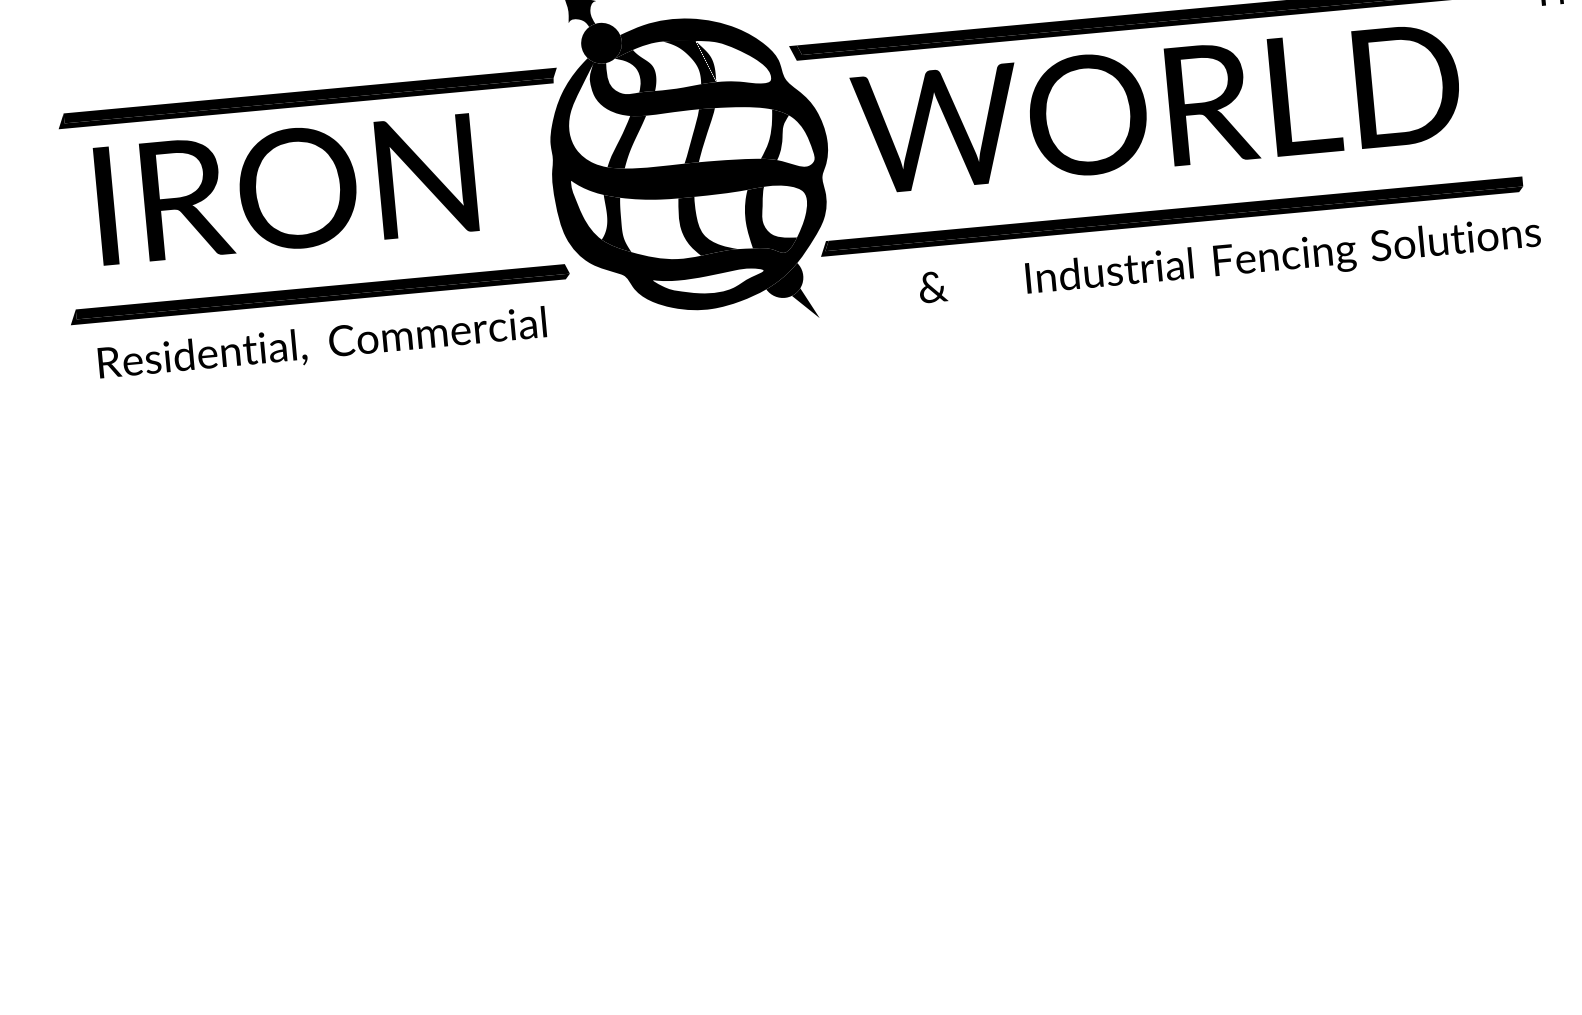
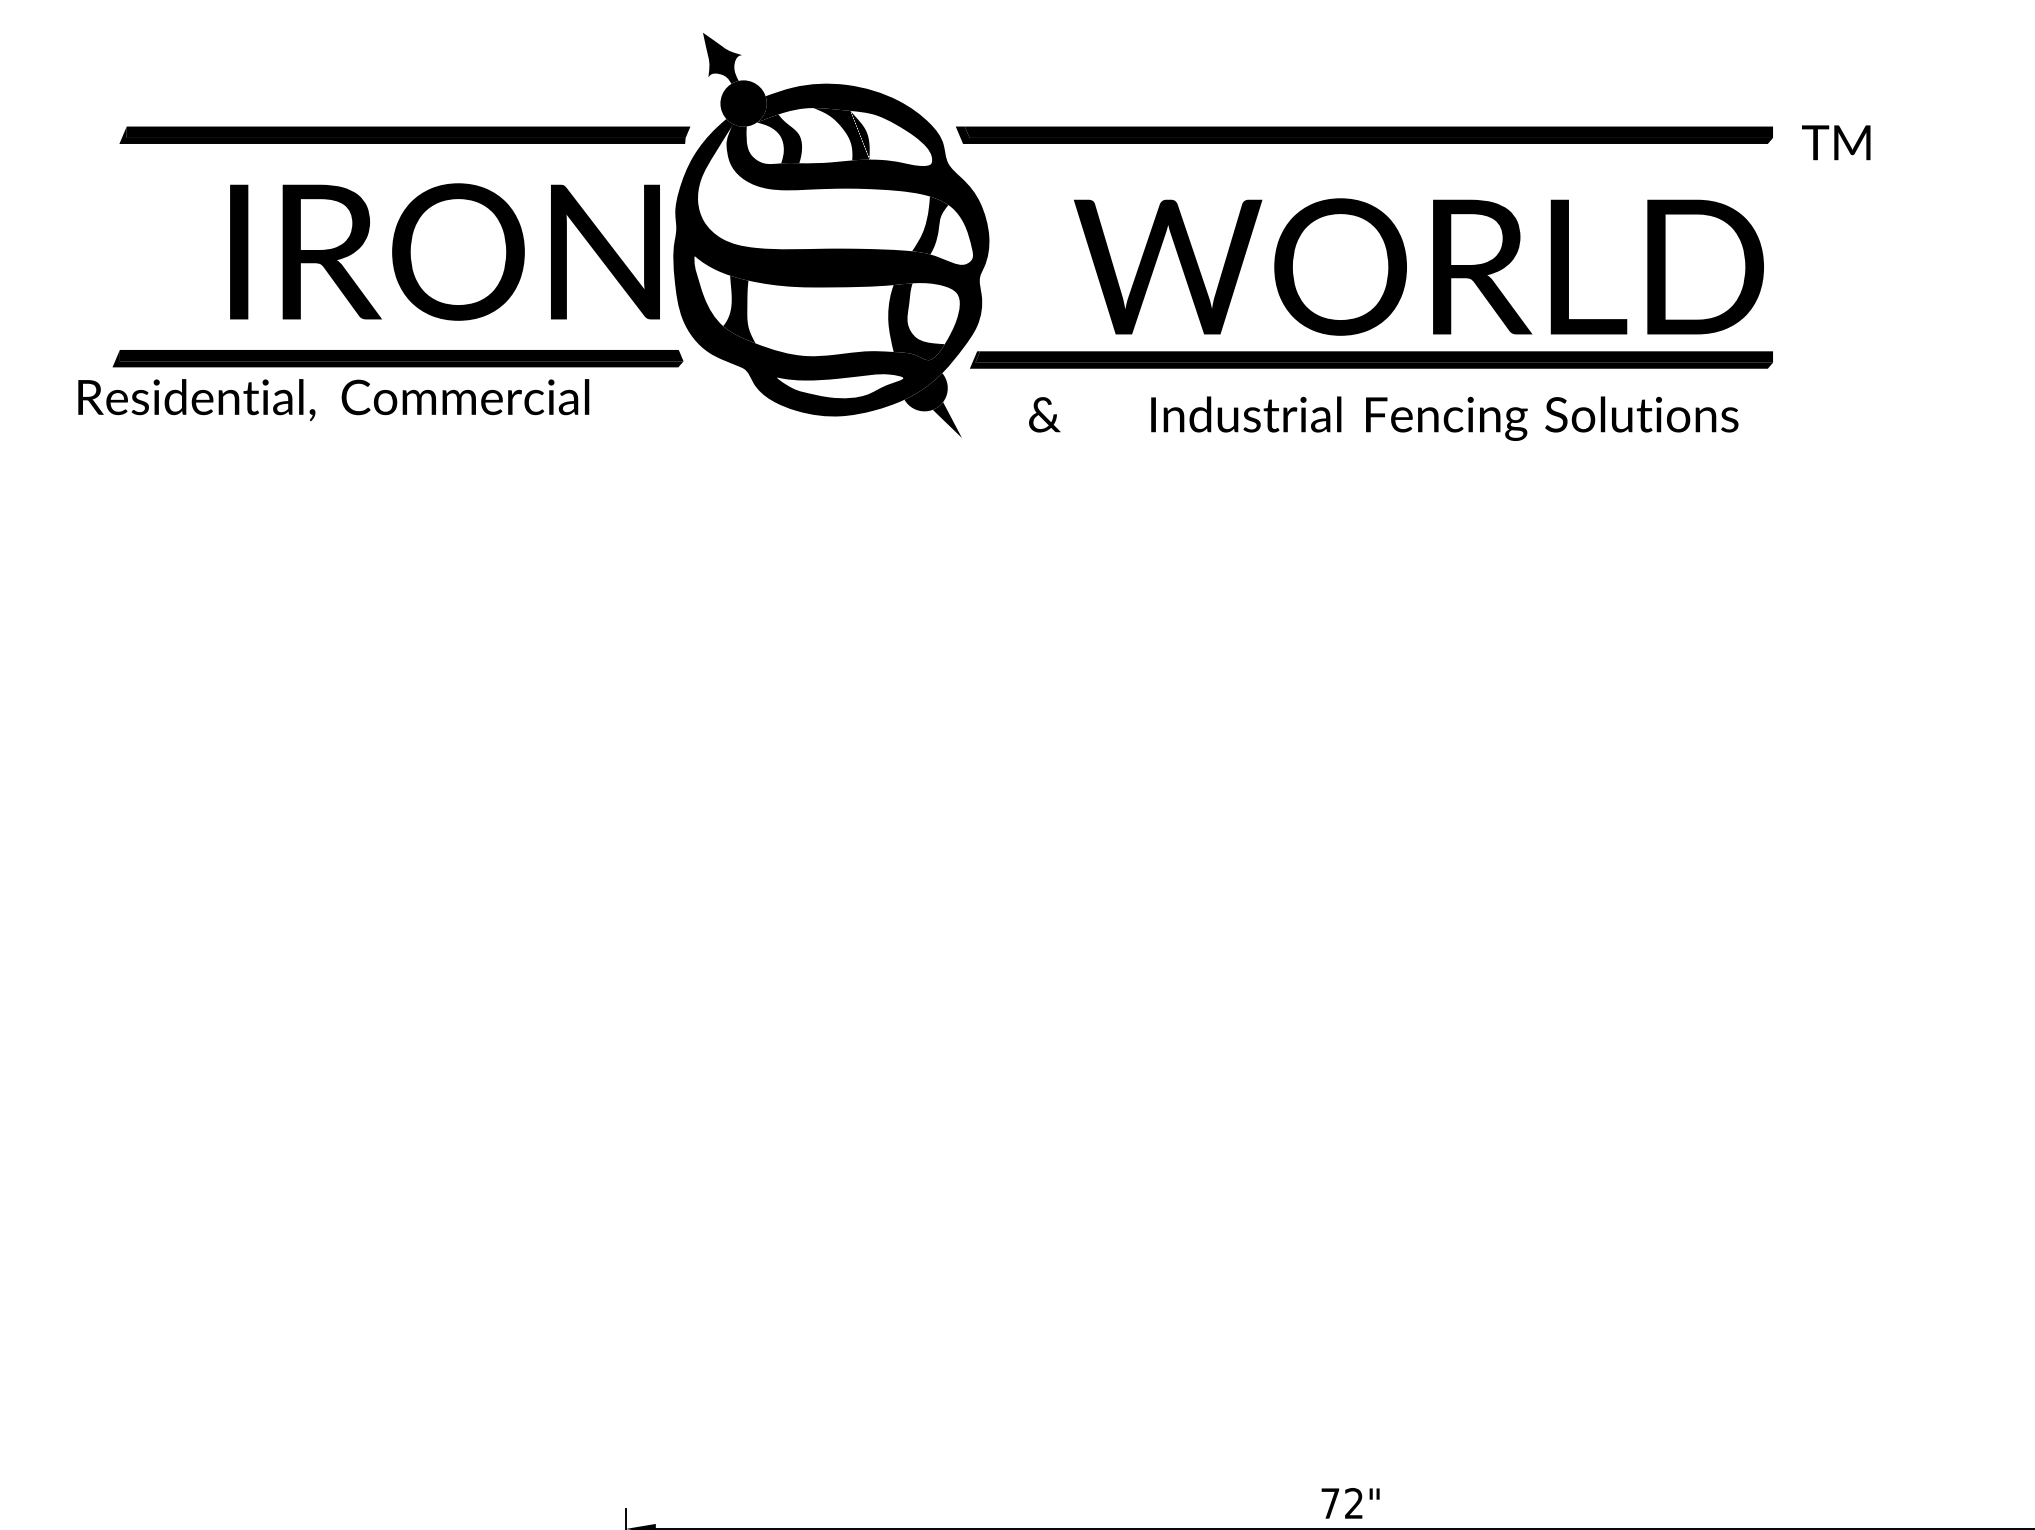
text: (1156, 108) -> (1418, 266), moved
fill: (699, 135) -> (845, 218), removed
fill: (626, 141) -> (761, 217), removed
text: (285, 188) -> (444, 251), moved
fill: (707, 224) -> (844, 320), removed
text: (1229, 262) -> (1383, 418), moved
text: (322, 344) -> (333, 399), moved

